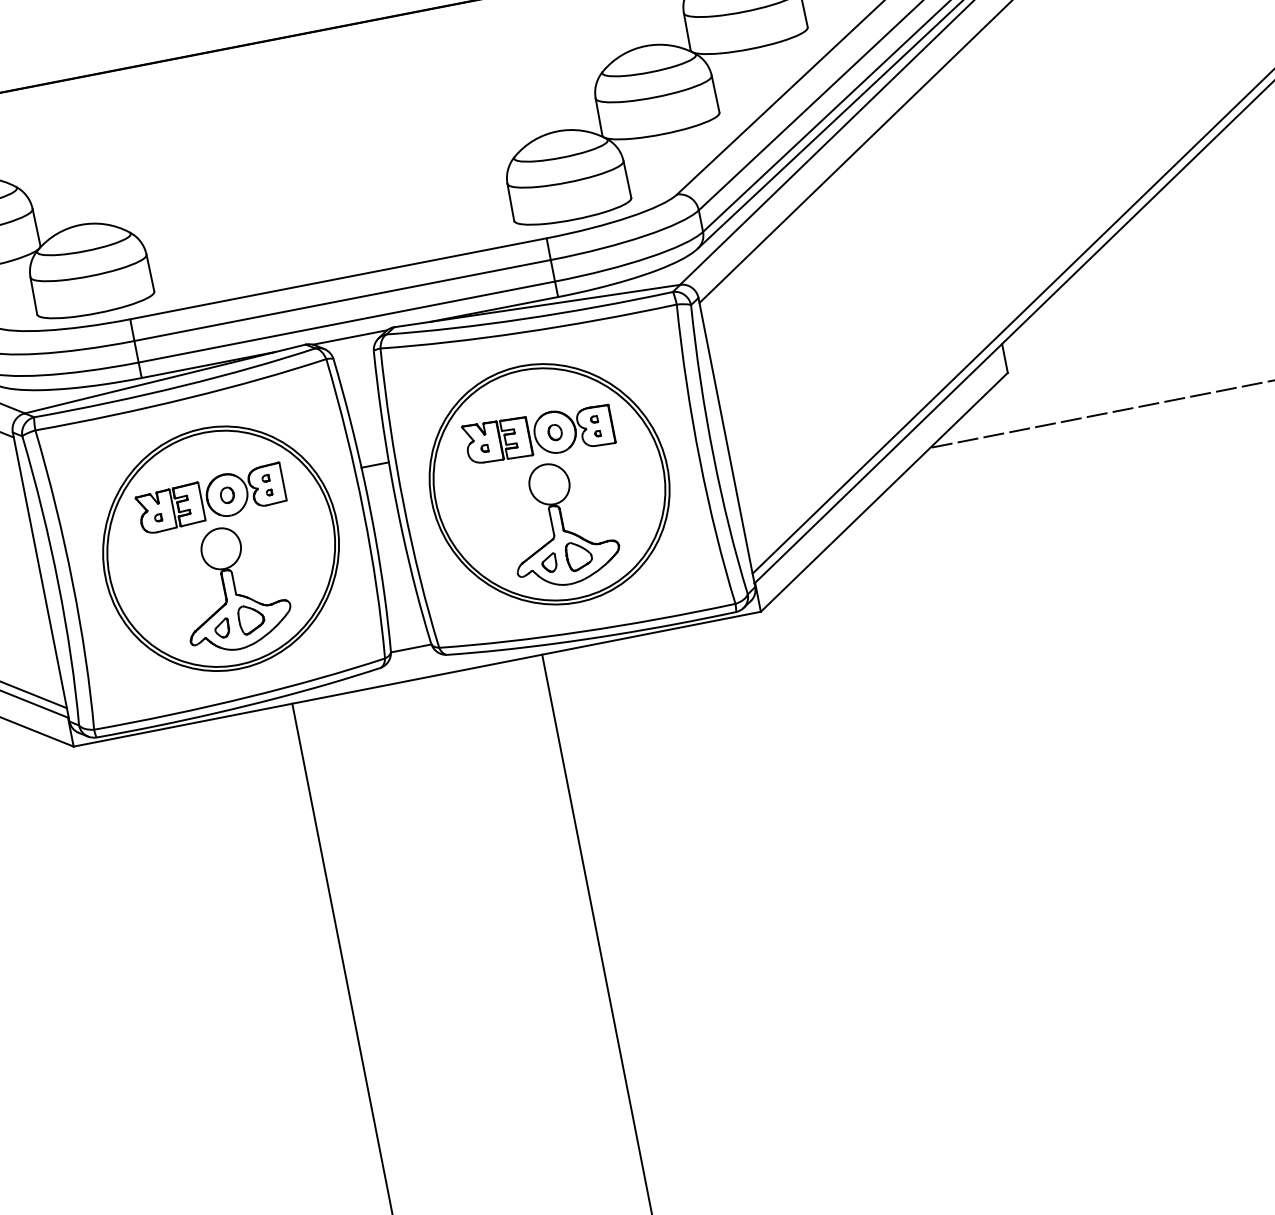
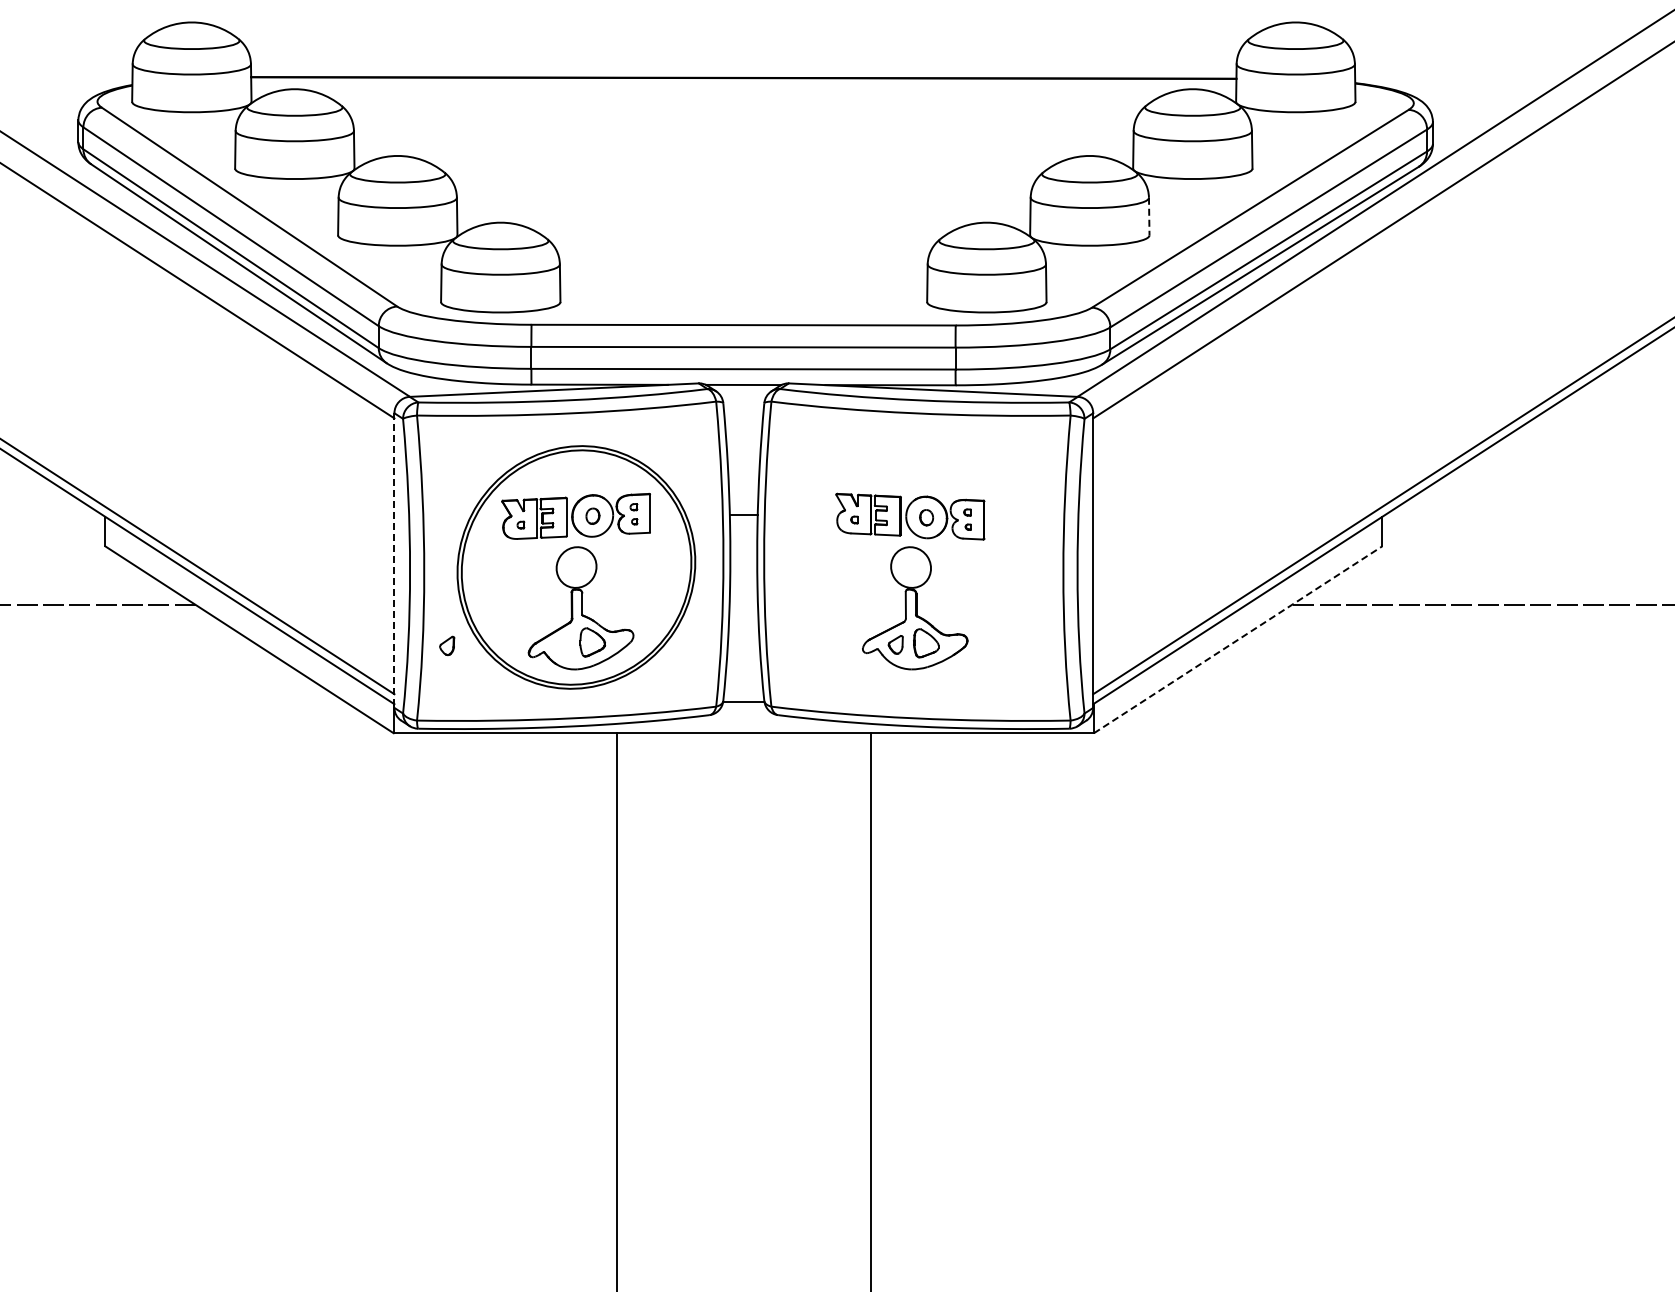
line: (715, 94) -> (1149, 216), solid -> dashed
part: (548, 484) -> (910, 567), removed
line: (884, 491) -> (1238, 639), solid -> dashed
line: (41, 577) -> (394, 561), solid -> dashed
part: (222, 628) -> (447, 645), moved

